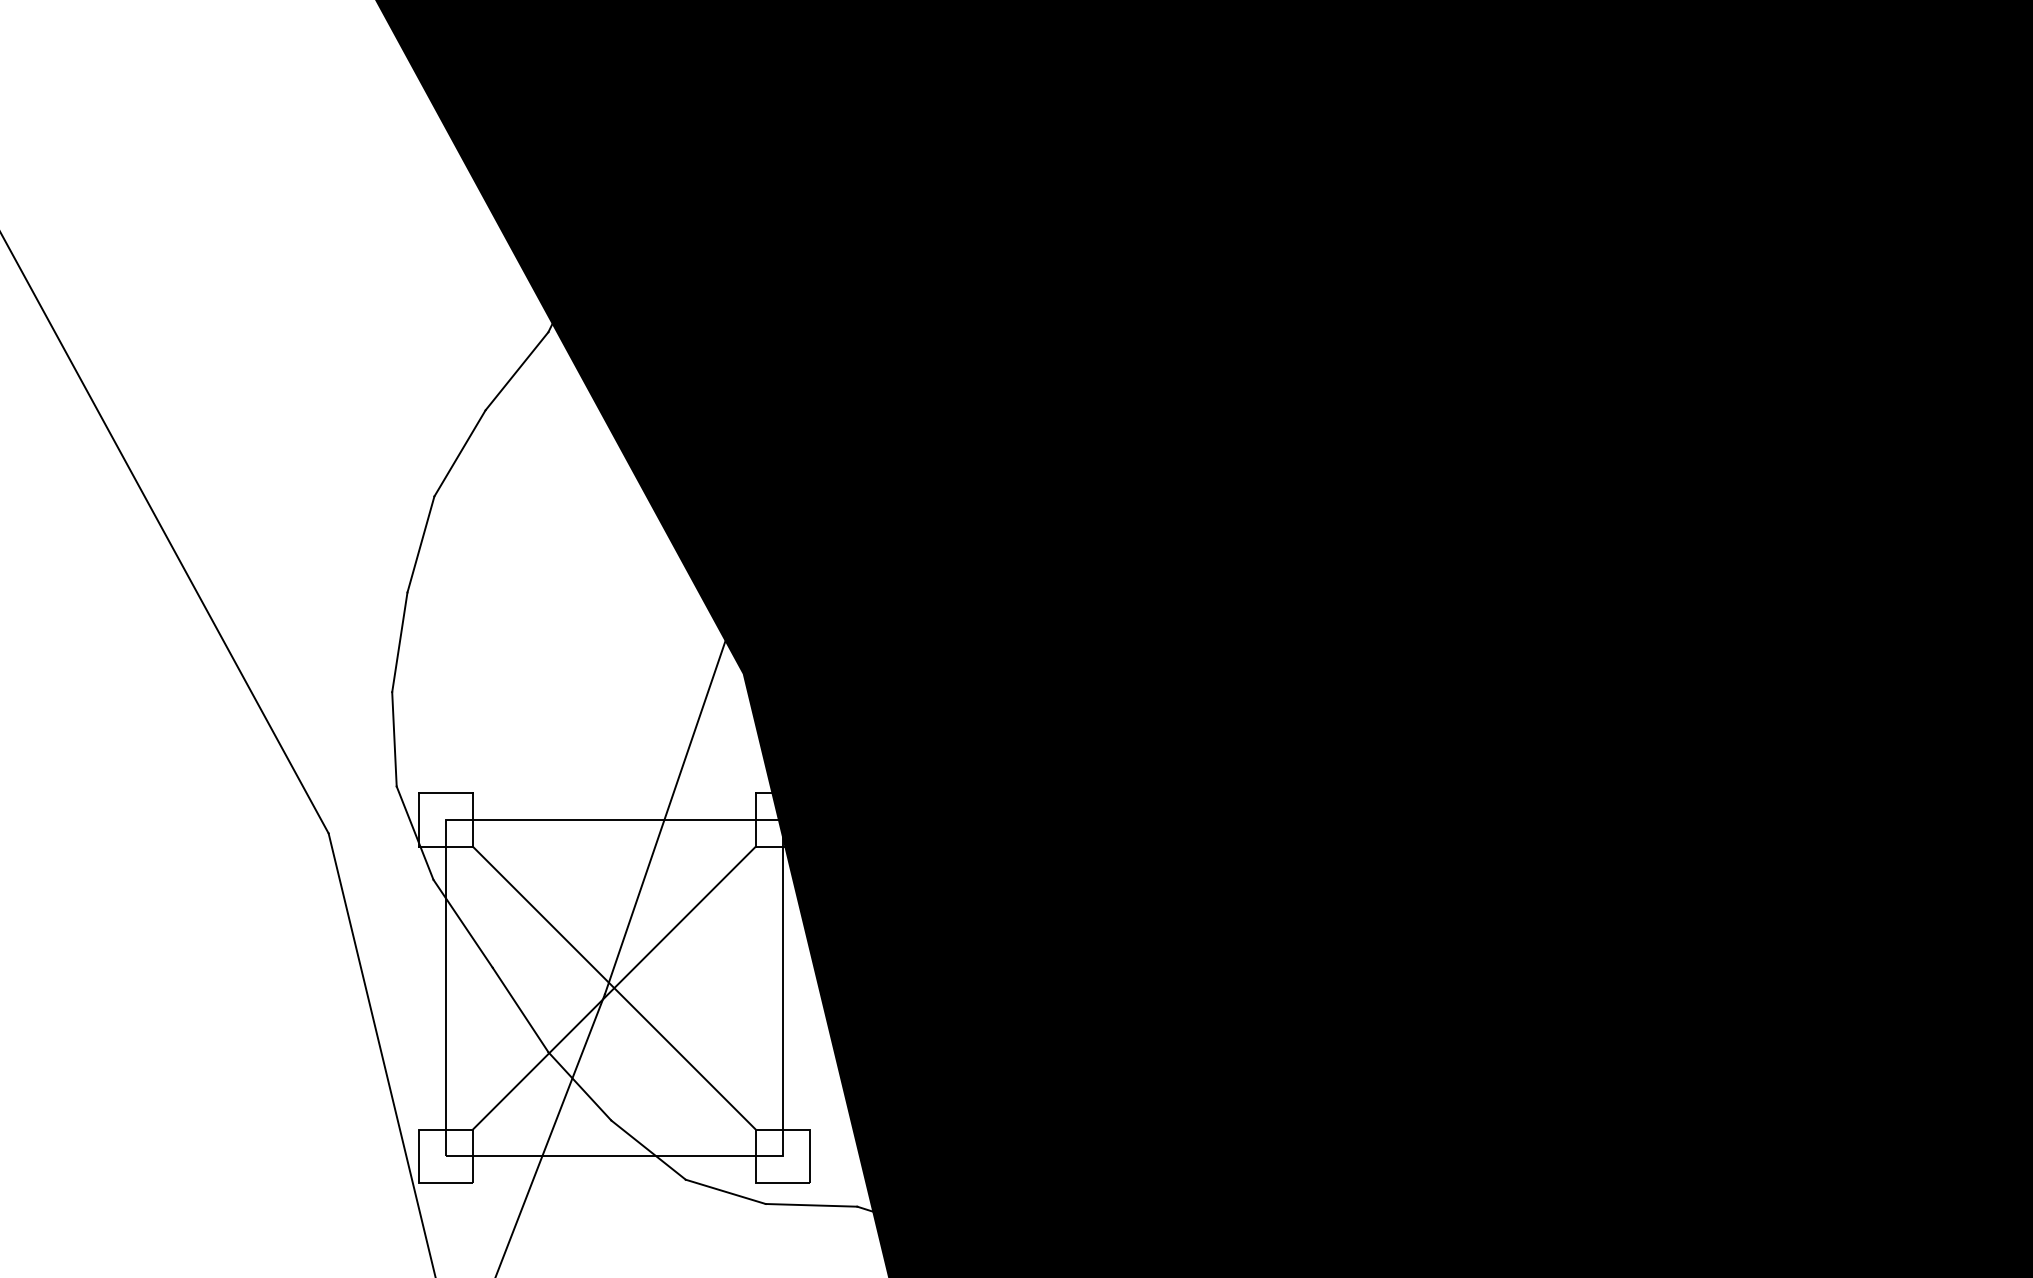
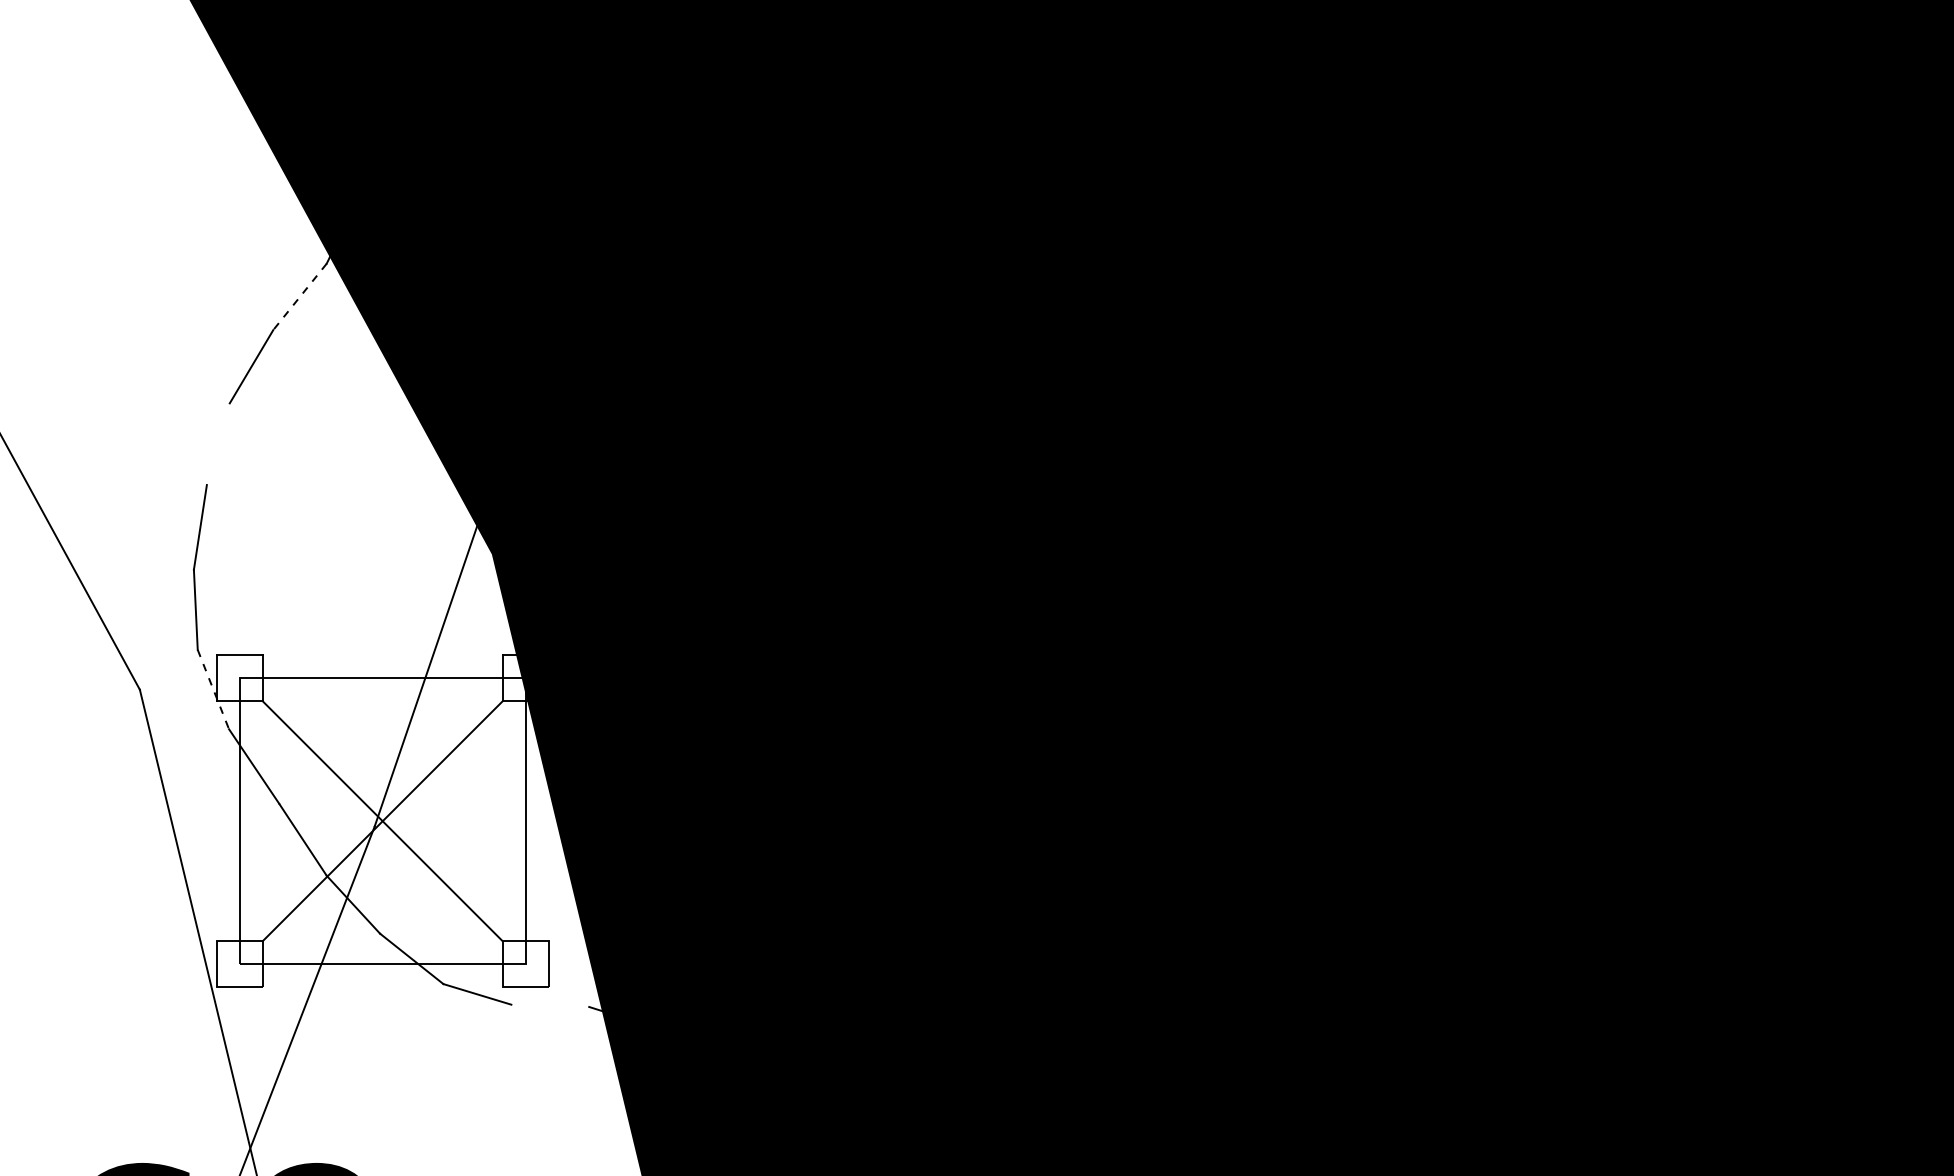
line: (517, 370) -> (300, 296), solid -> dashed
line: (419, 544) -> (217, 444), removed
line: (415, 833) -> (213, 689), solid -> dashed
line: (811, 1204) -> (550, 1005), removed

